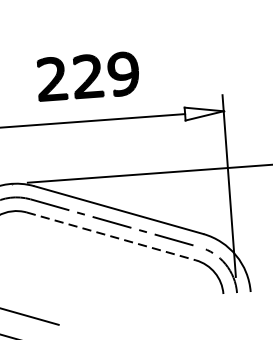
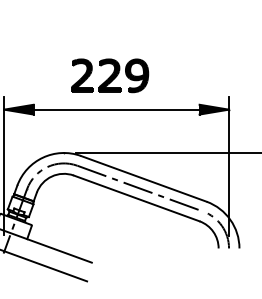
part: (88, 76) -> (110, 75), moved
fill: (204, 112) -> (214, 109), added
line: (111, 236) -> (136, 198), dashed -> solid

